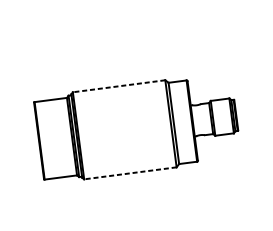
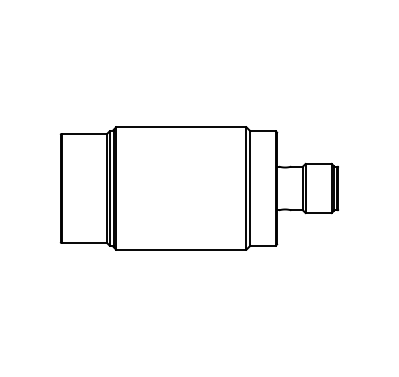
line: (118, 86) -> (180, 127), dashed -> solid
line: (129, 173) -> (180, 249), dashed -> solid

